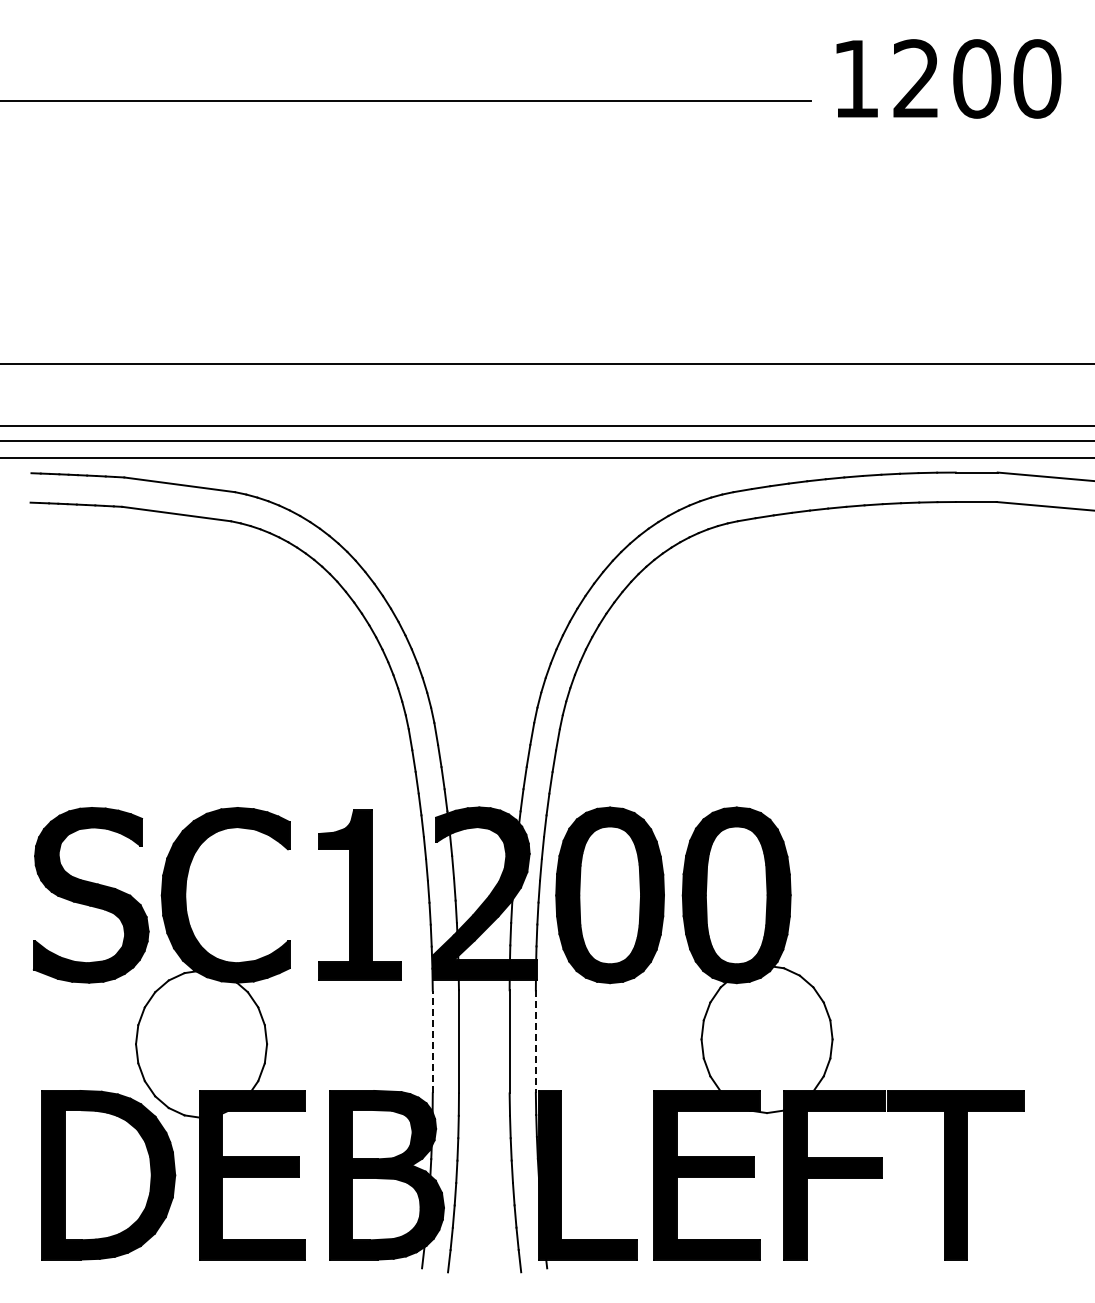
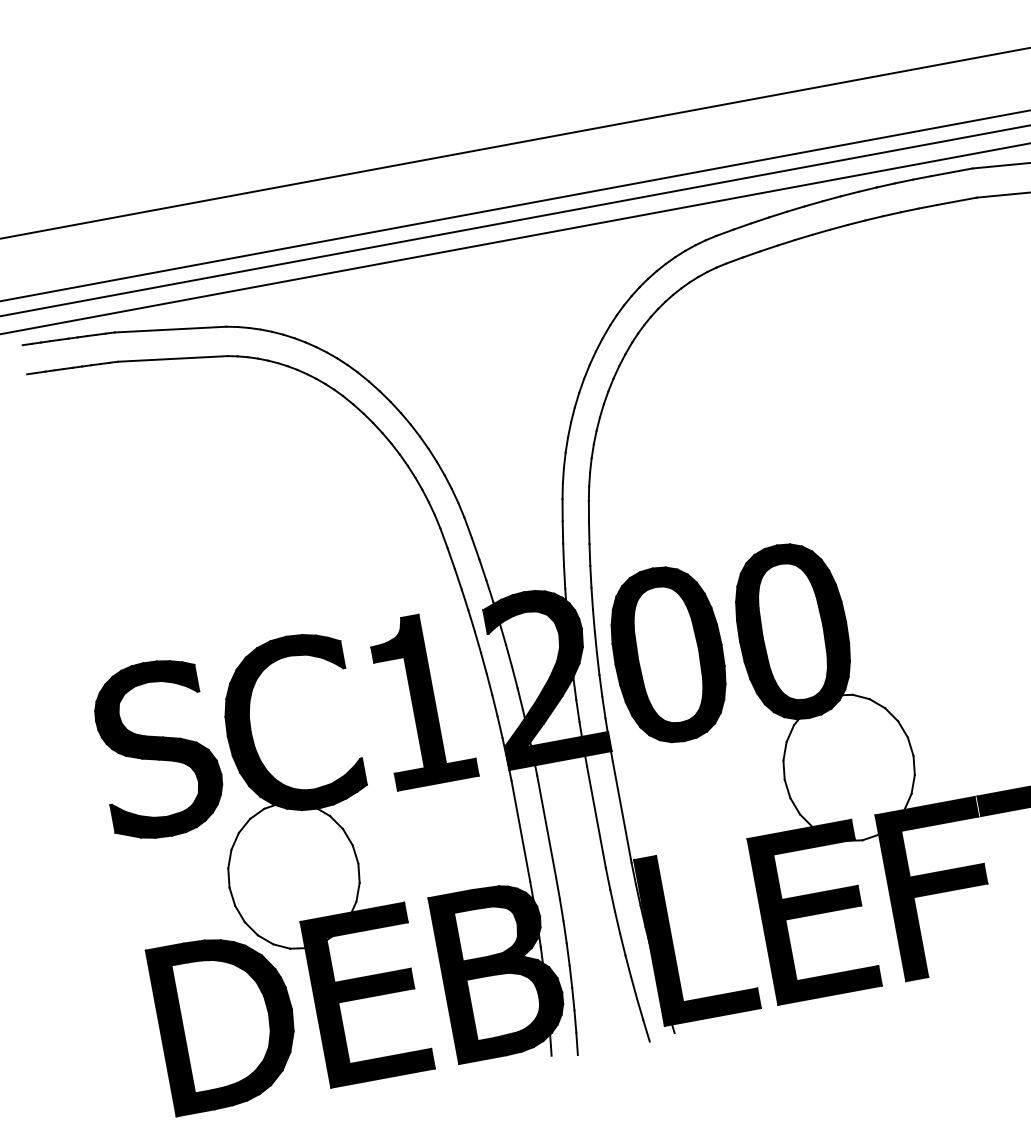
line: (432, 1041) -> (520, 830), dashed -> solid
line: (535, 1042) -> (621, 813), dashed -> solid

